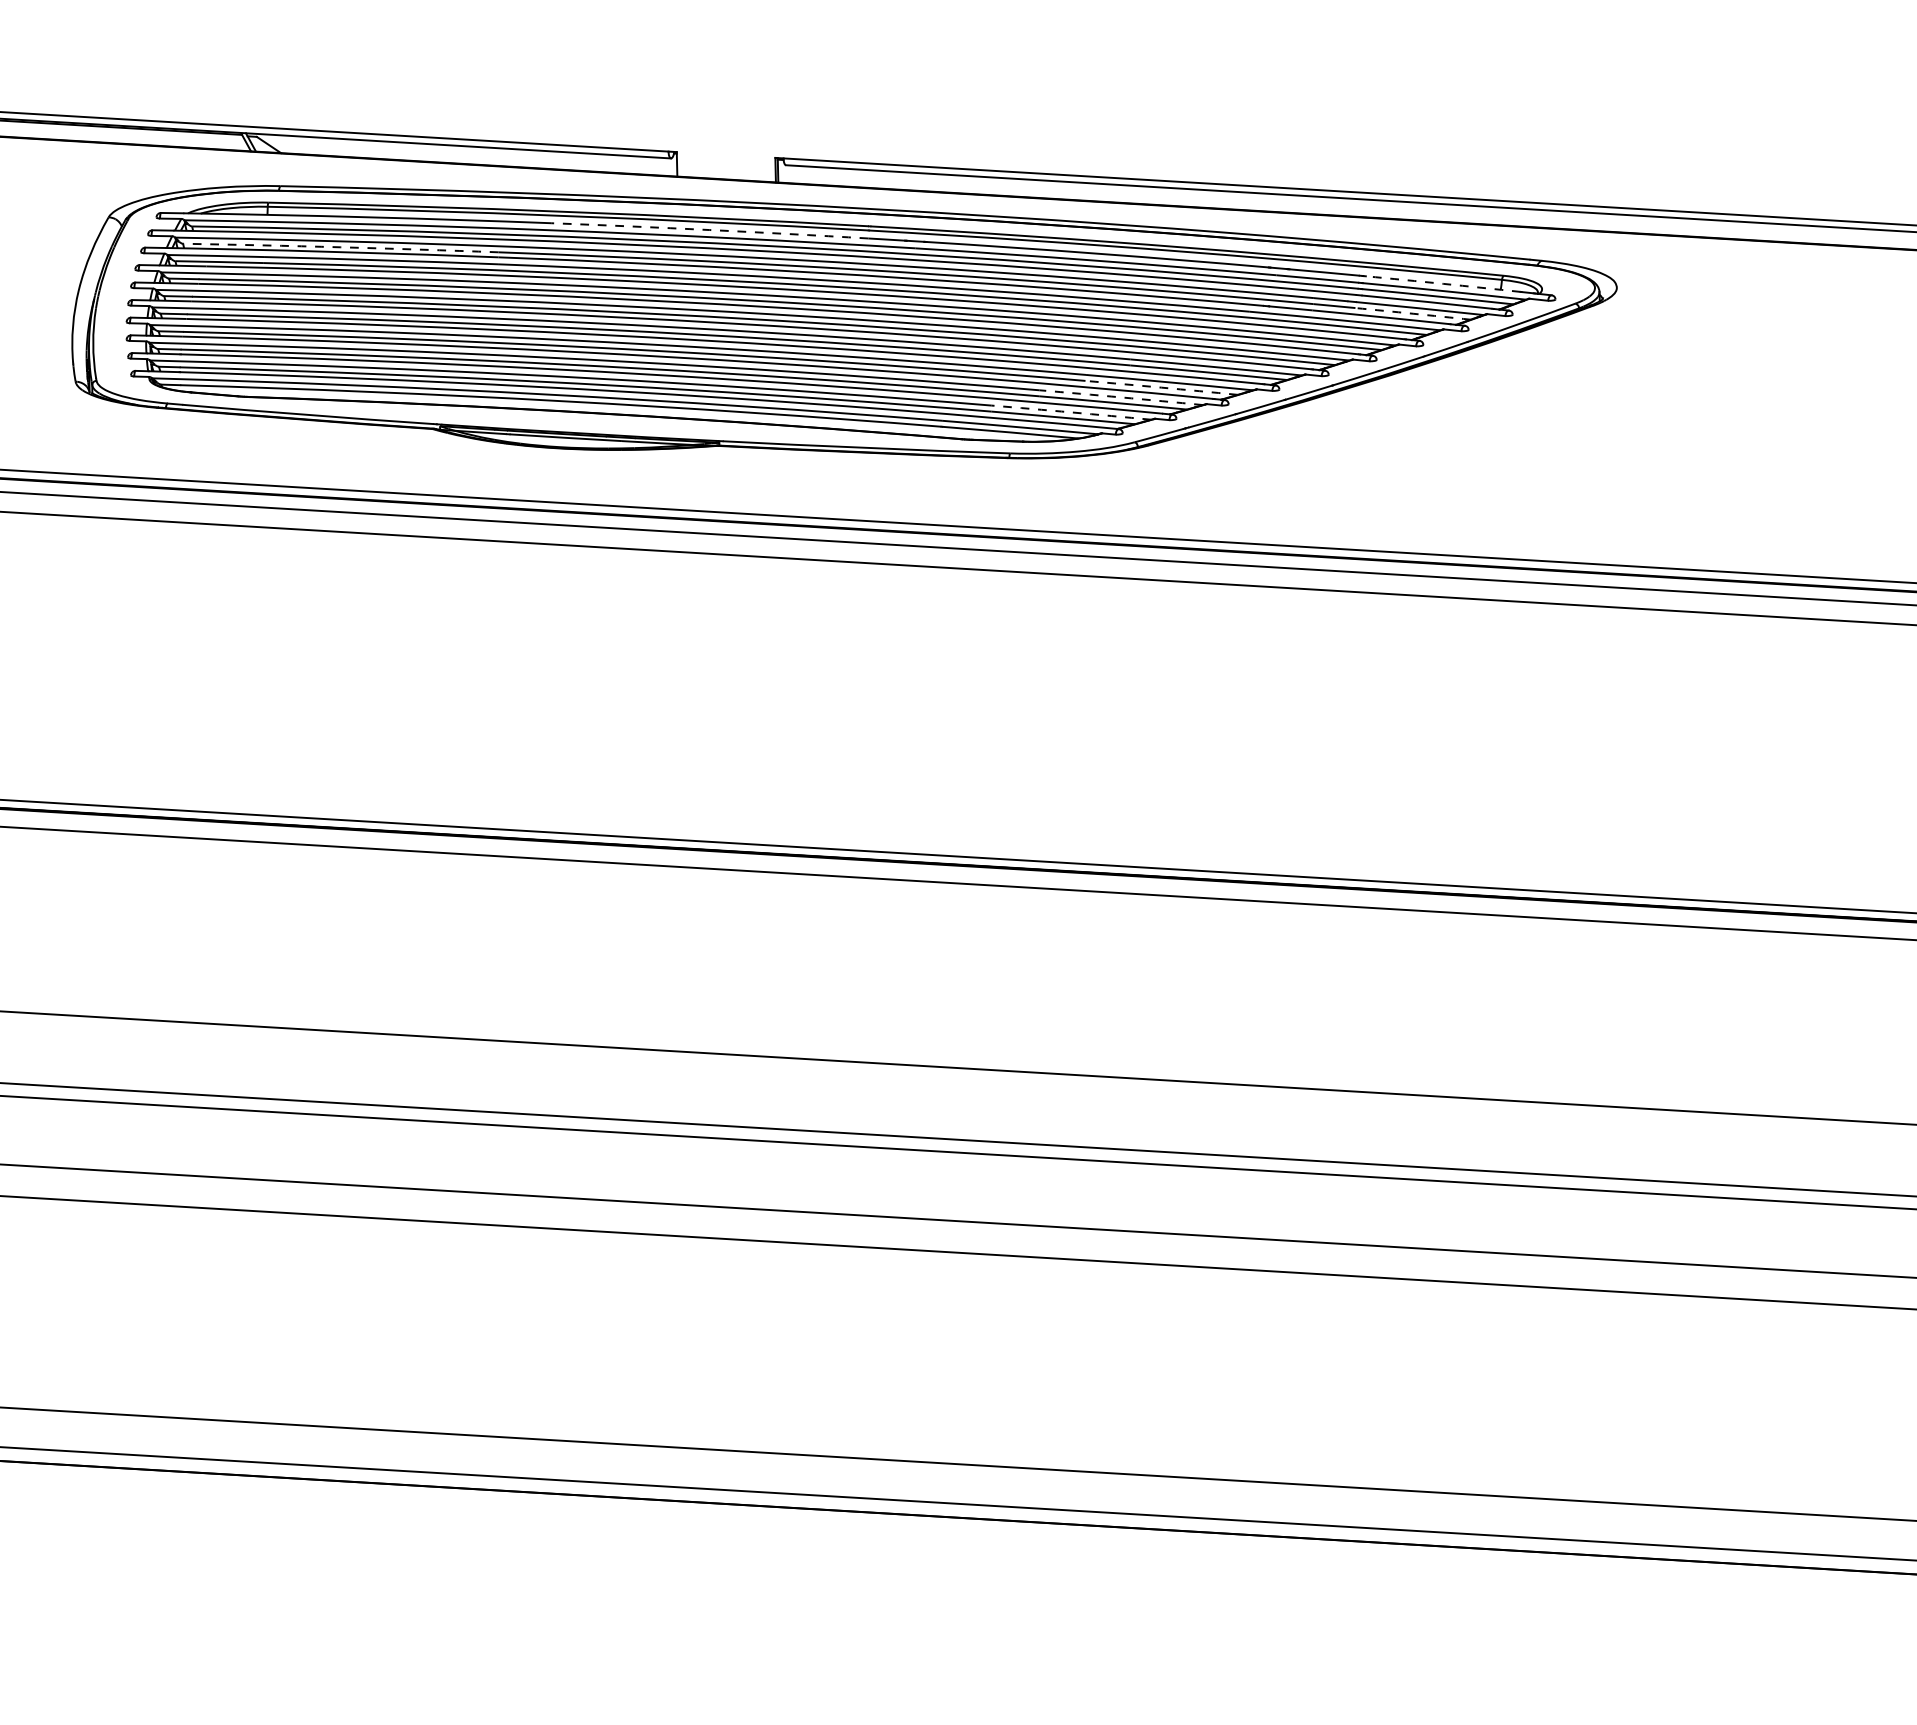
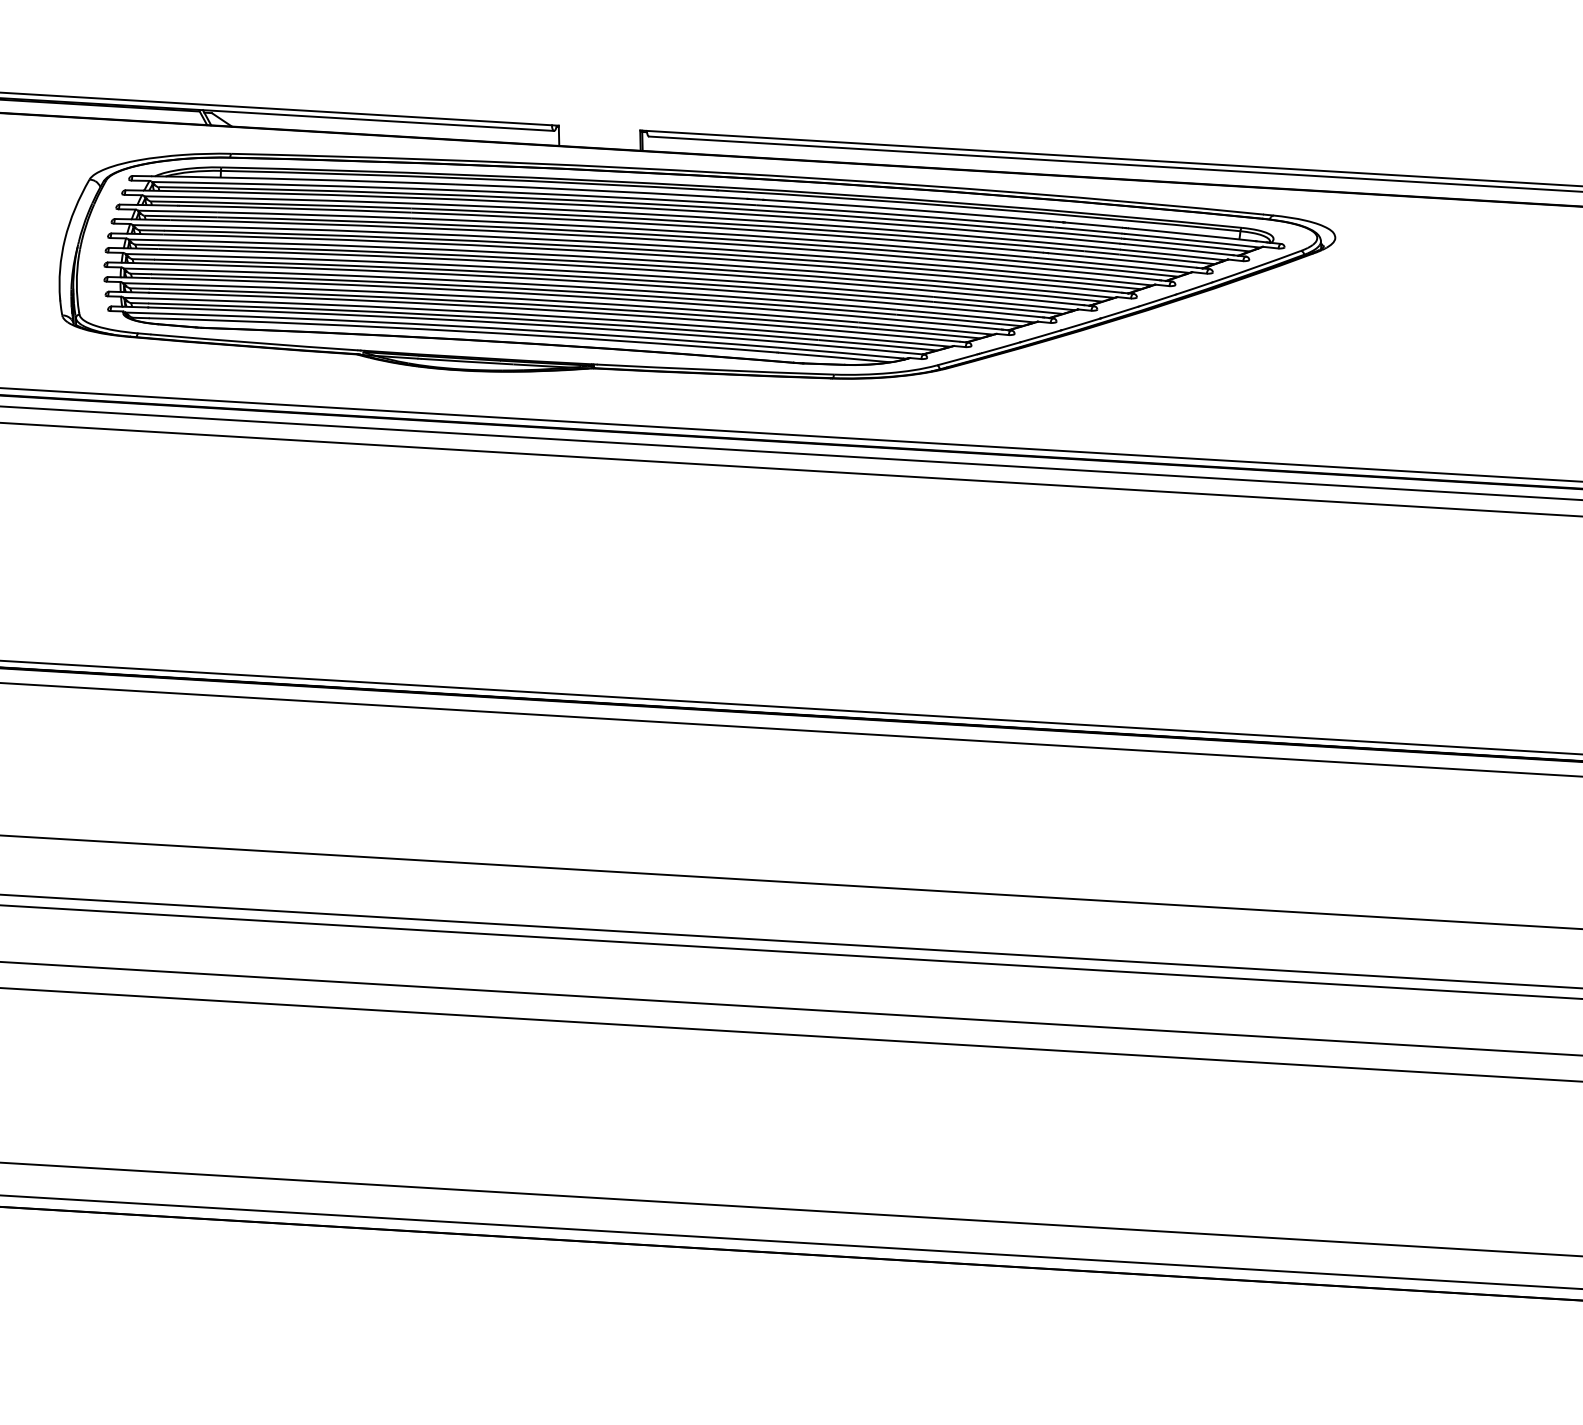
arc: (709, 230) -> (585, 190), dashed -> solid
arc: (340, 247) -> (281, 204), dashed -> solid
arc: (1443, 283) -> (1192, 234), dashed -> solid
arc: (1413, 313) -> (1167, 259), dashed -> solid
arc: (1161, 387) -> (959, 320), dashed -> solid
arc: (1121, 397) -> (926, 328), dashed -> solid
arc: (1071, 412) -> (884, 340), dashed -> solid

